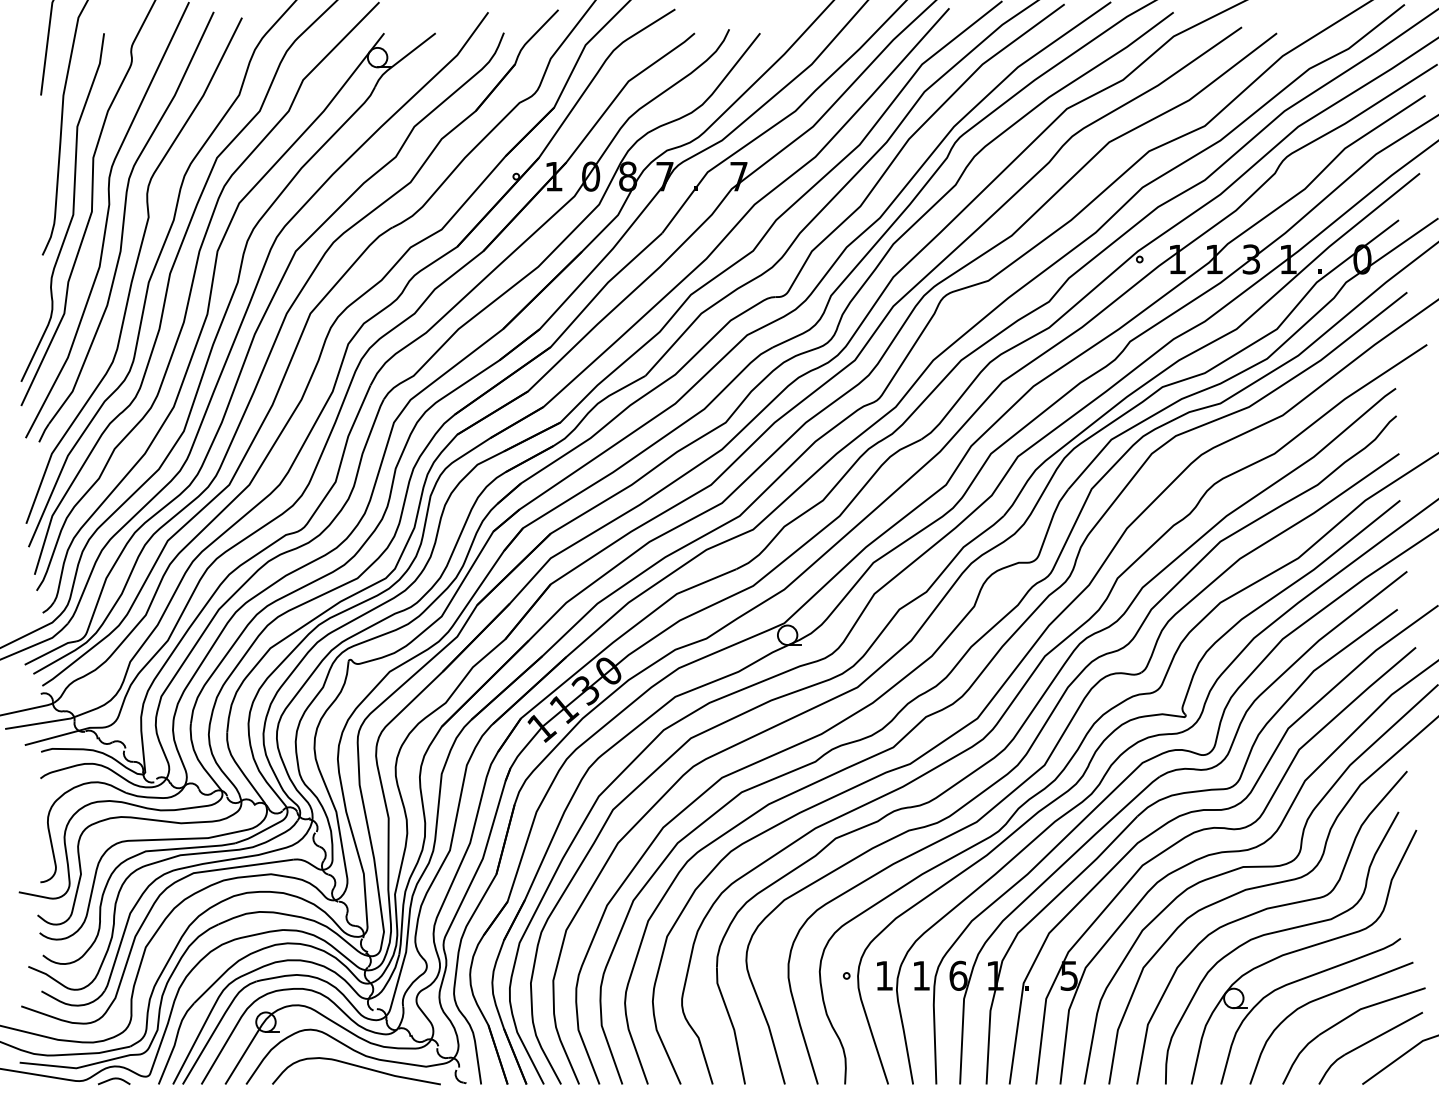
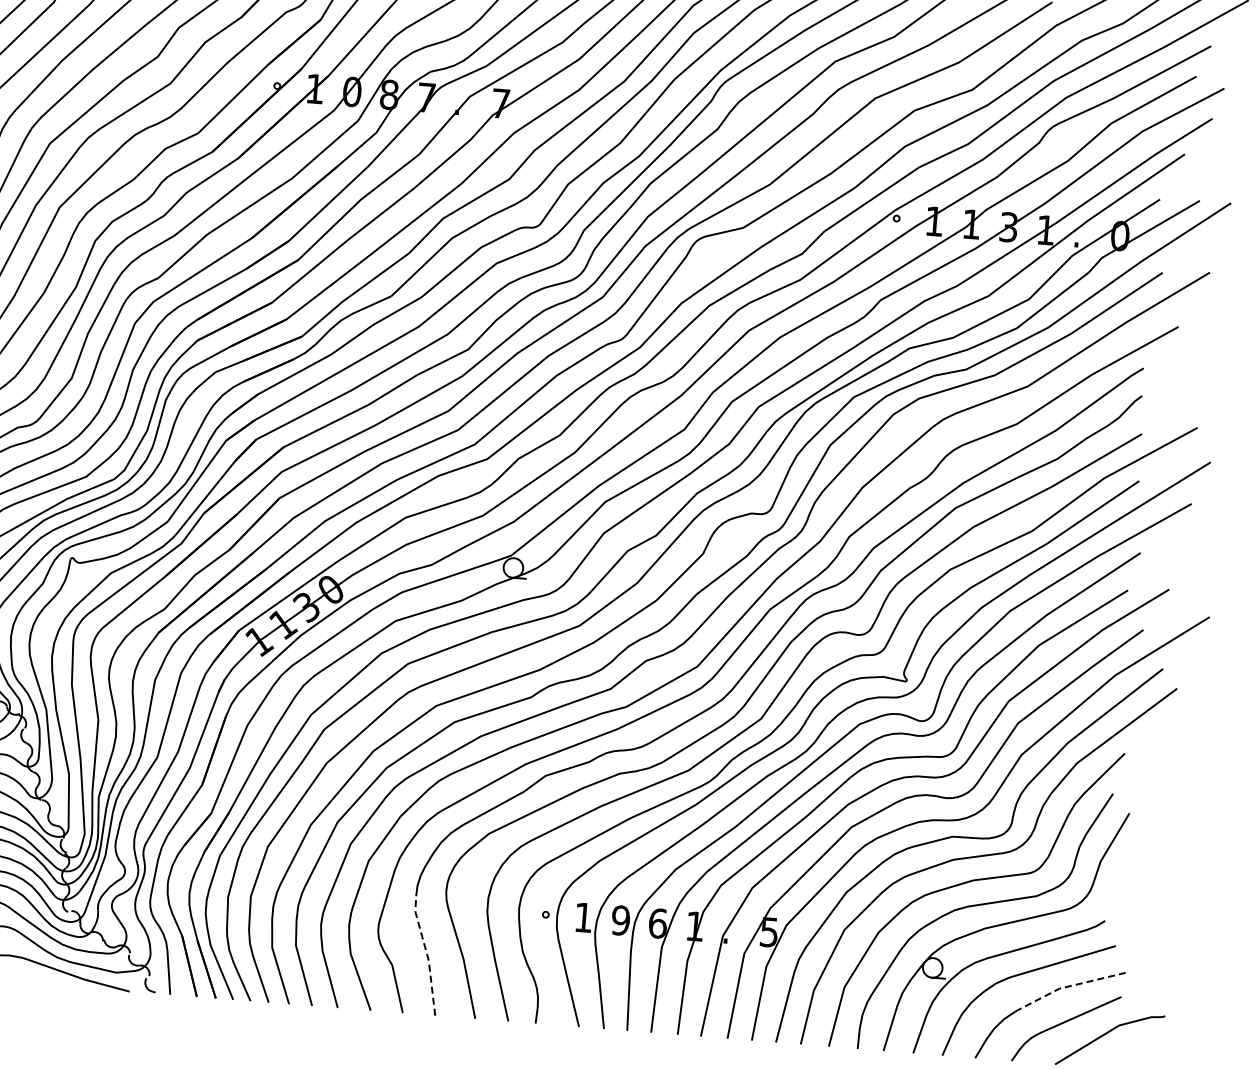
text: (921, 975) -> (620, 920), 1 -> 9
line: (1369, 1006) -> (1068, 986), solid -> dashed
line: (732, 1025) -> (427, 955), solid -> dashed

